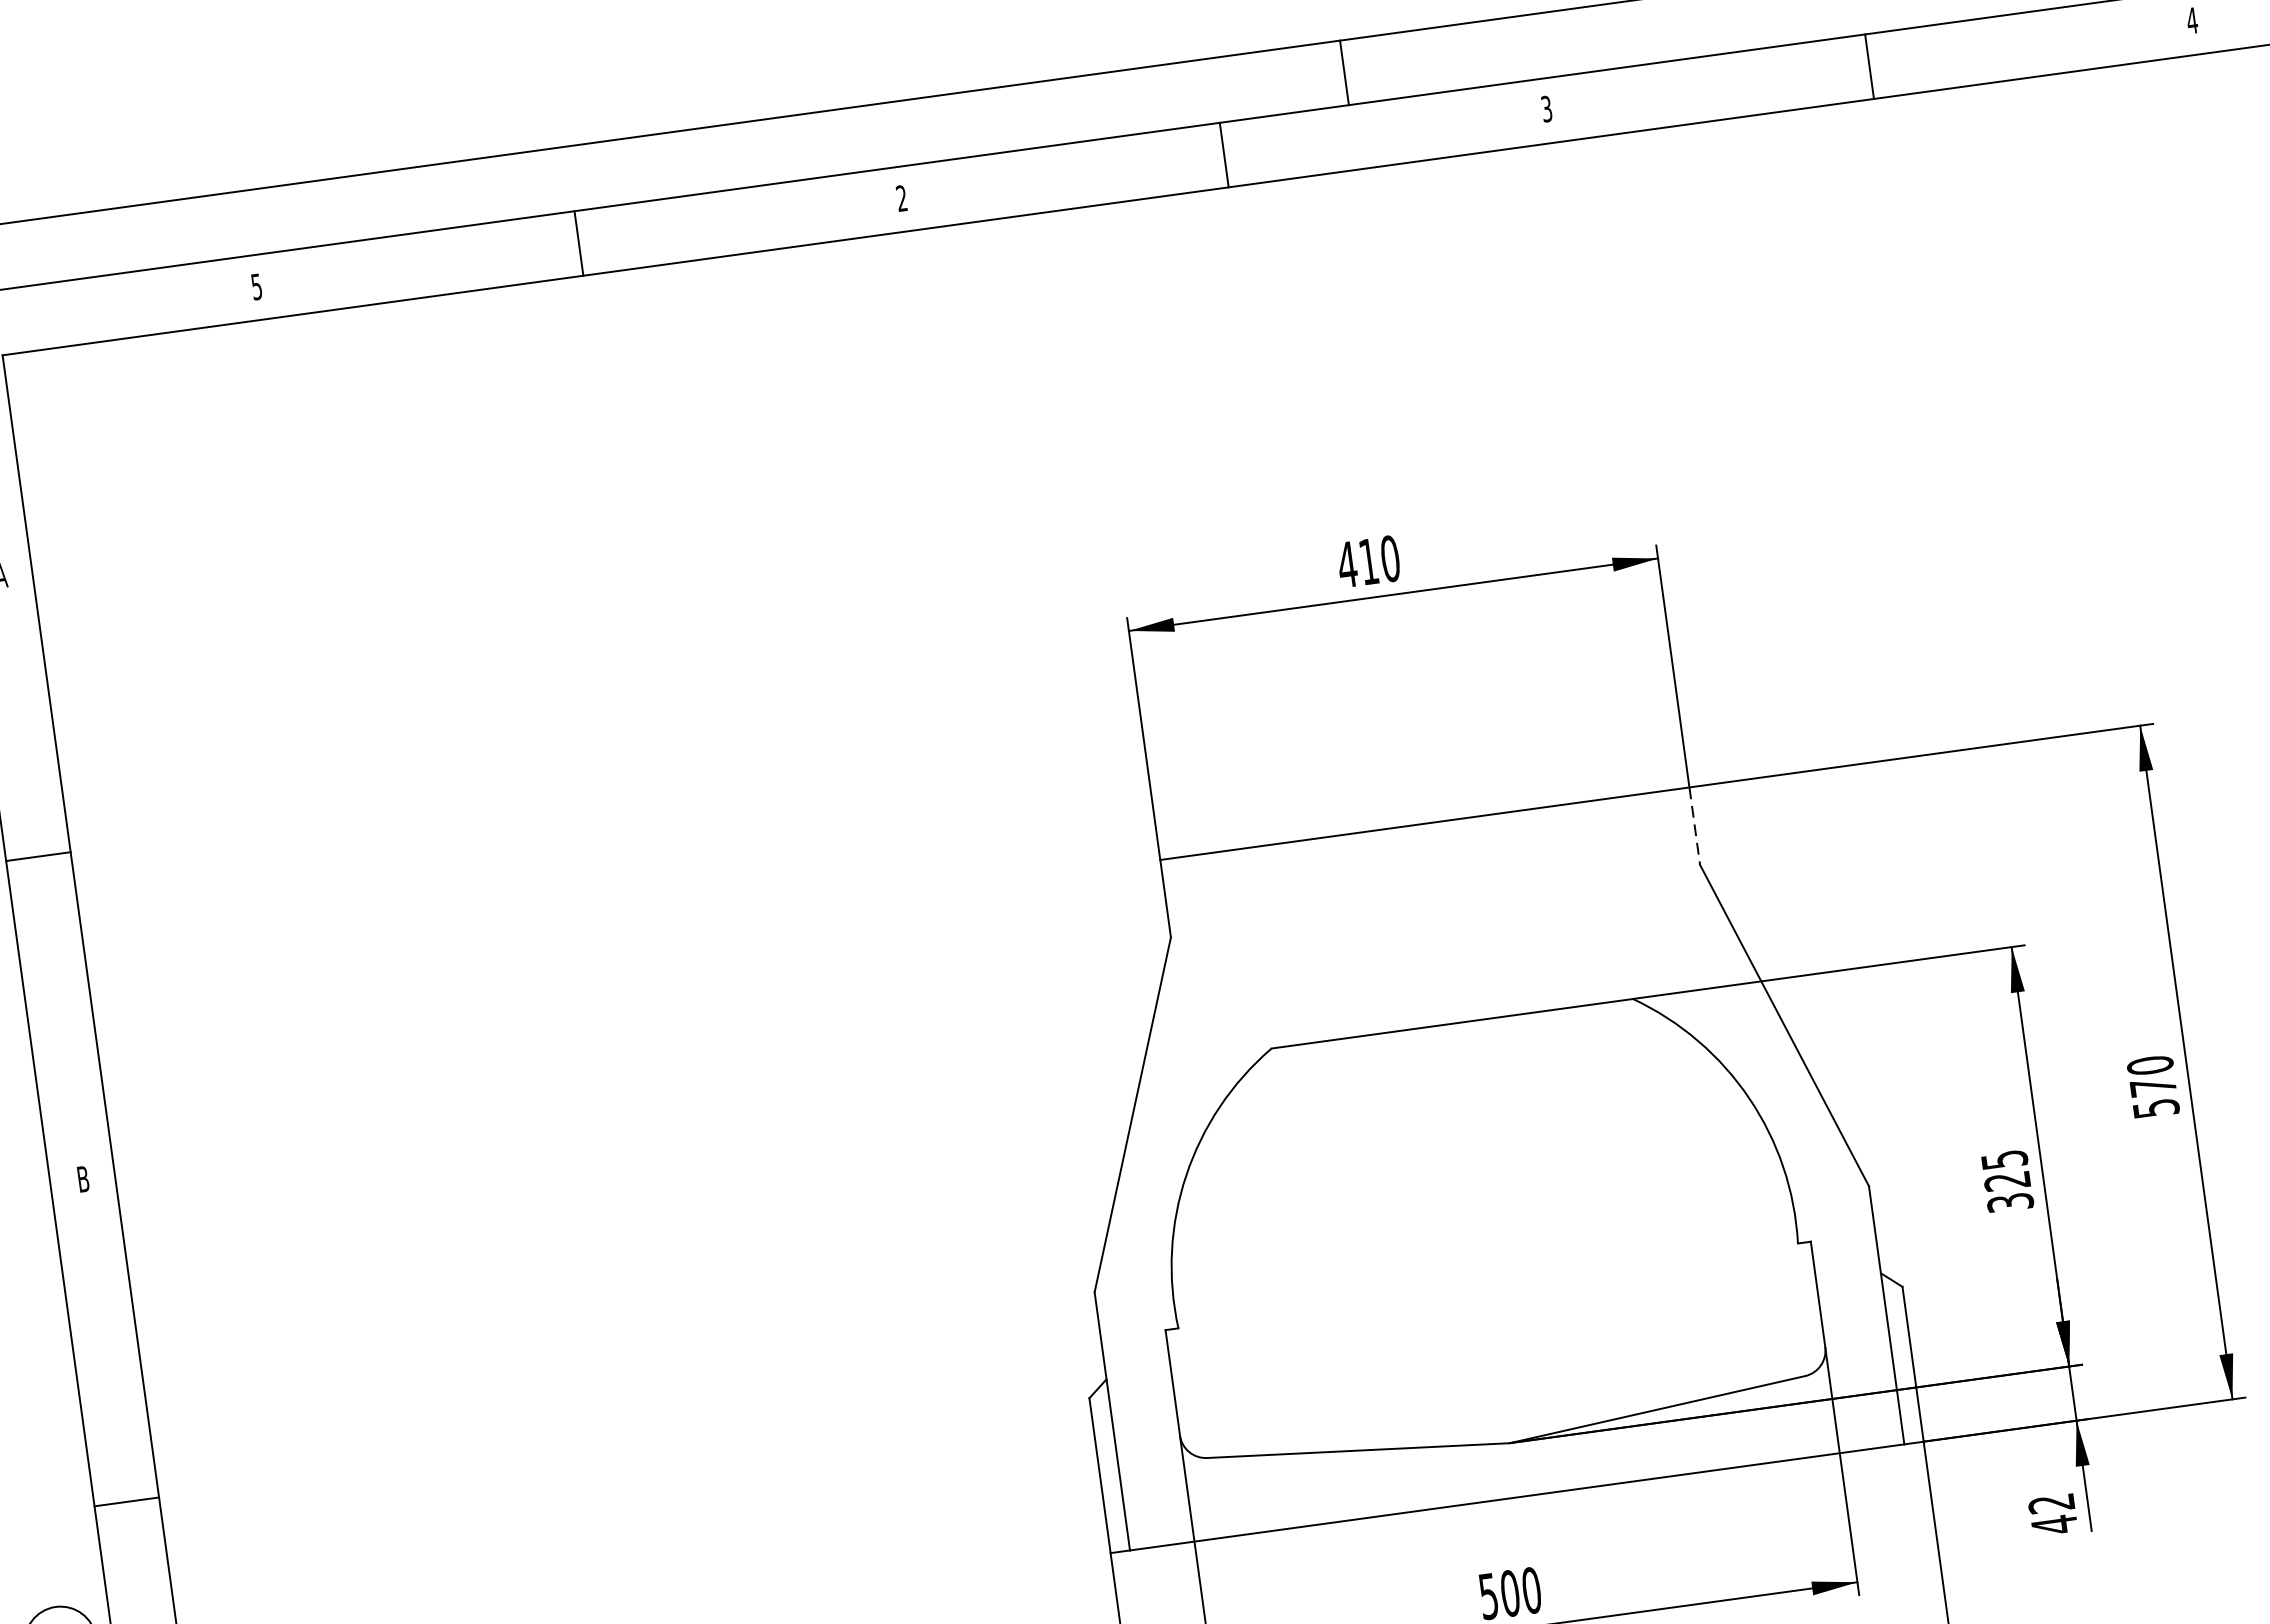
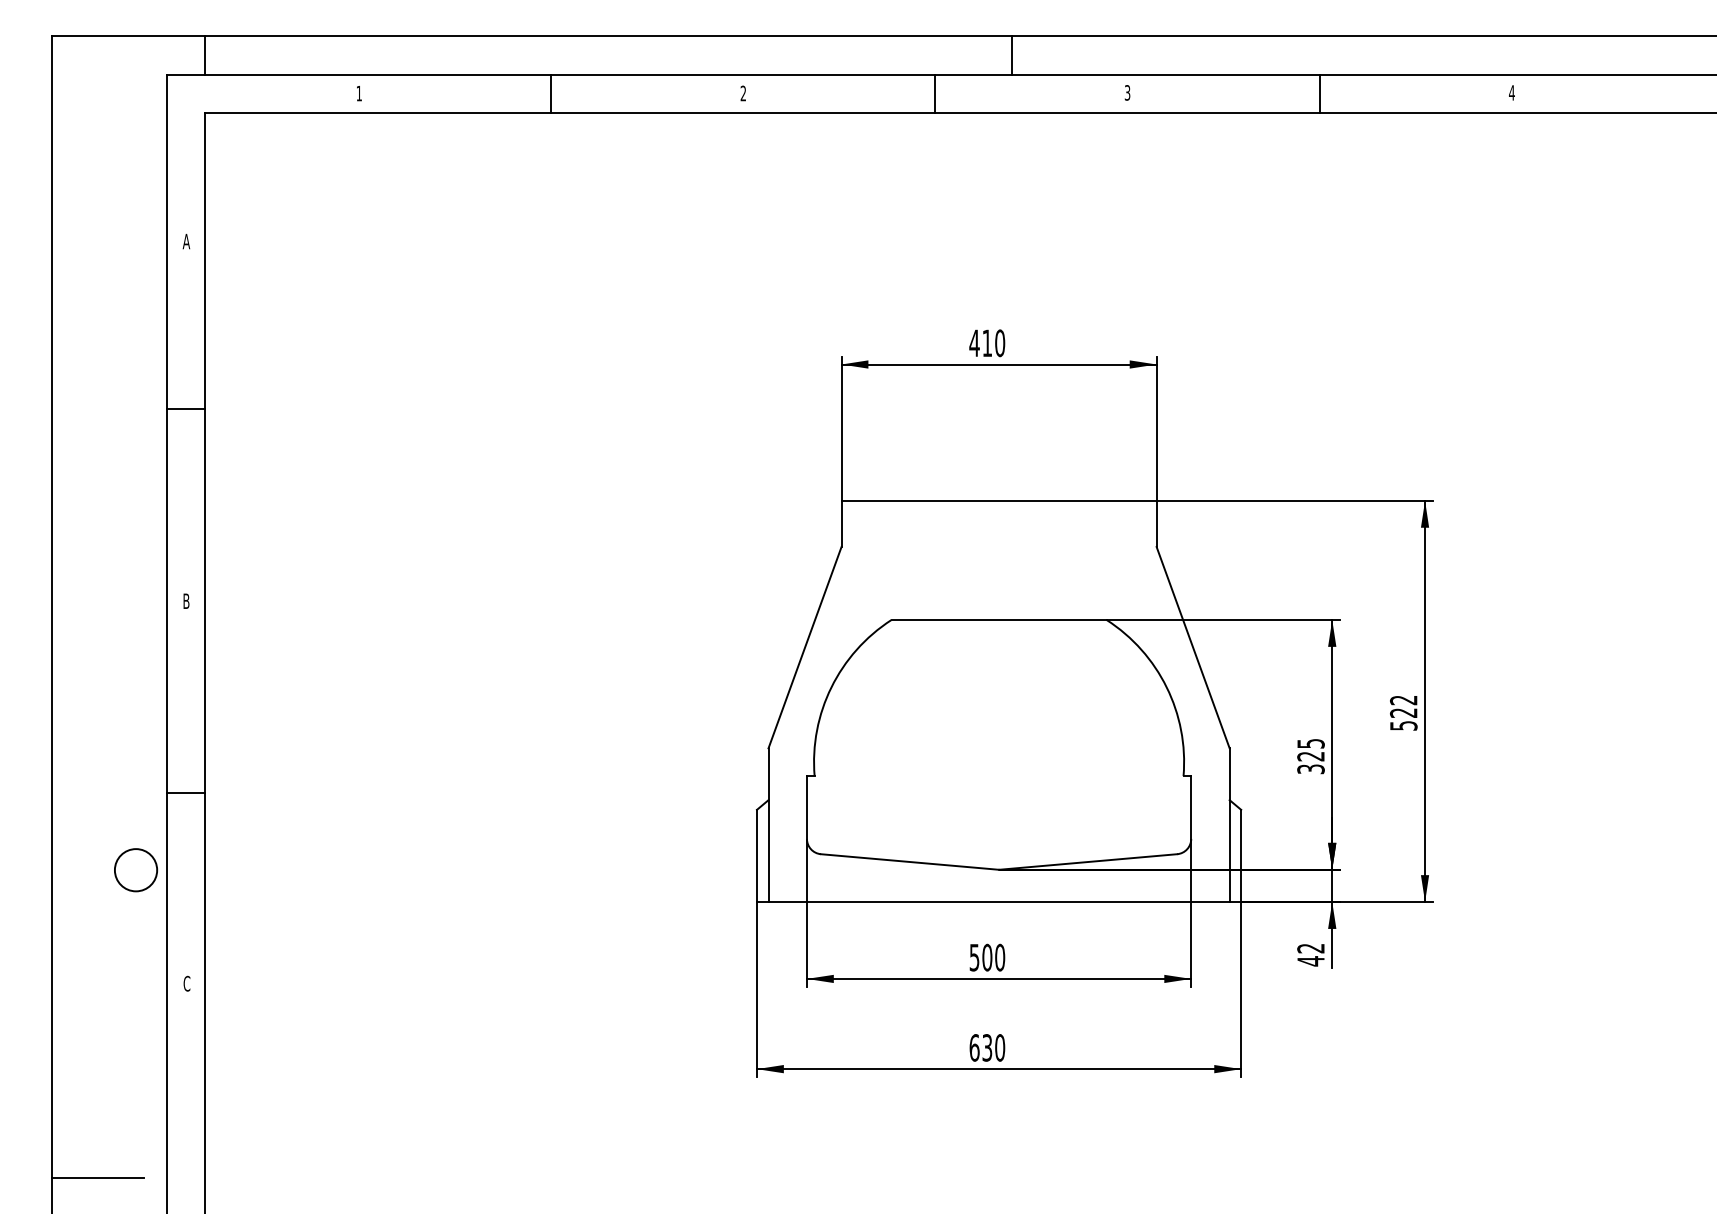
text: (255, 286) -> (358, 93), 5 -> 1
line: (1694, 827) -> (1156, 524), dashed -> solid
text: (2151, 1075) -> (1403, 706), 570 -> 522

